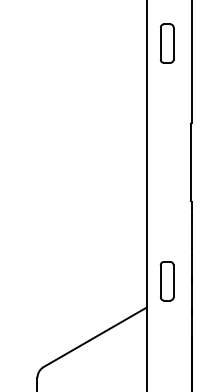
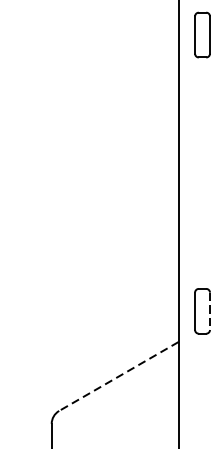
line: (173, 281) -> (209, 311), solid -> dashed
line: (94, 337) -> (118, 376), solid -> dashed

